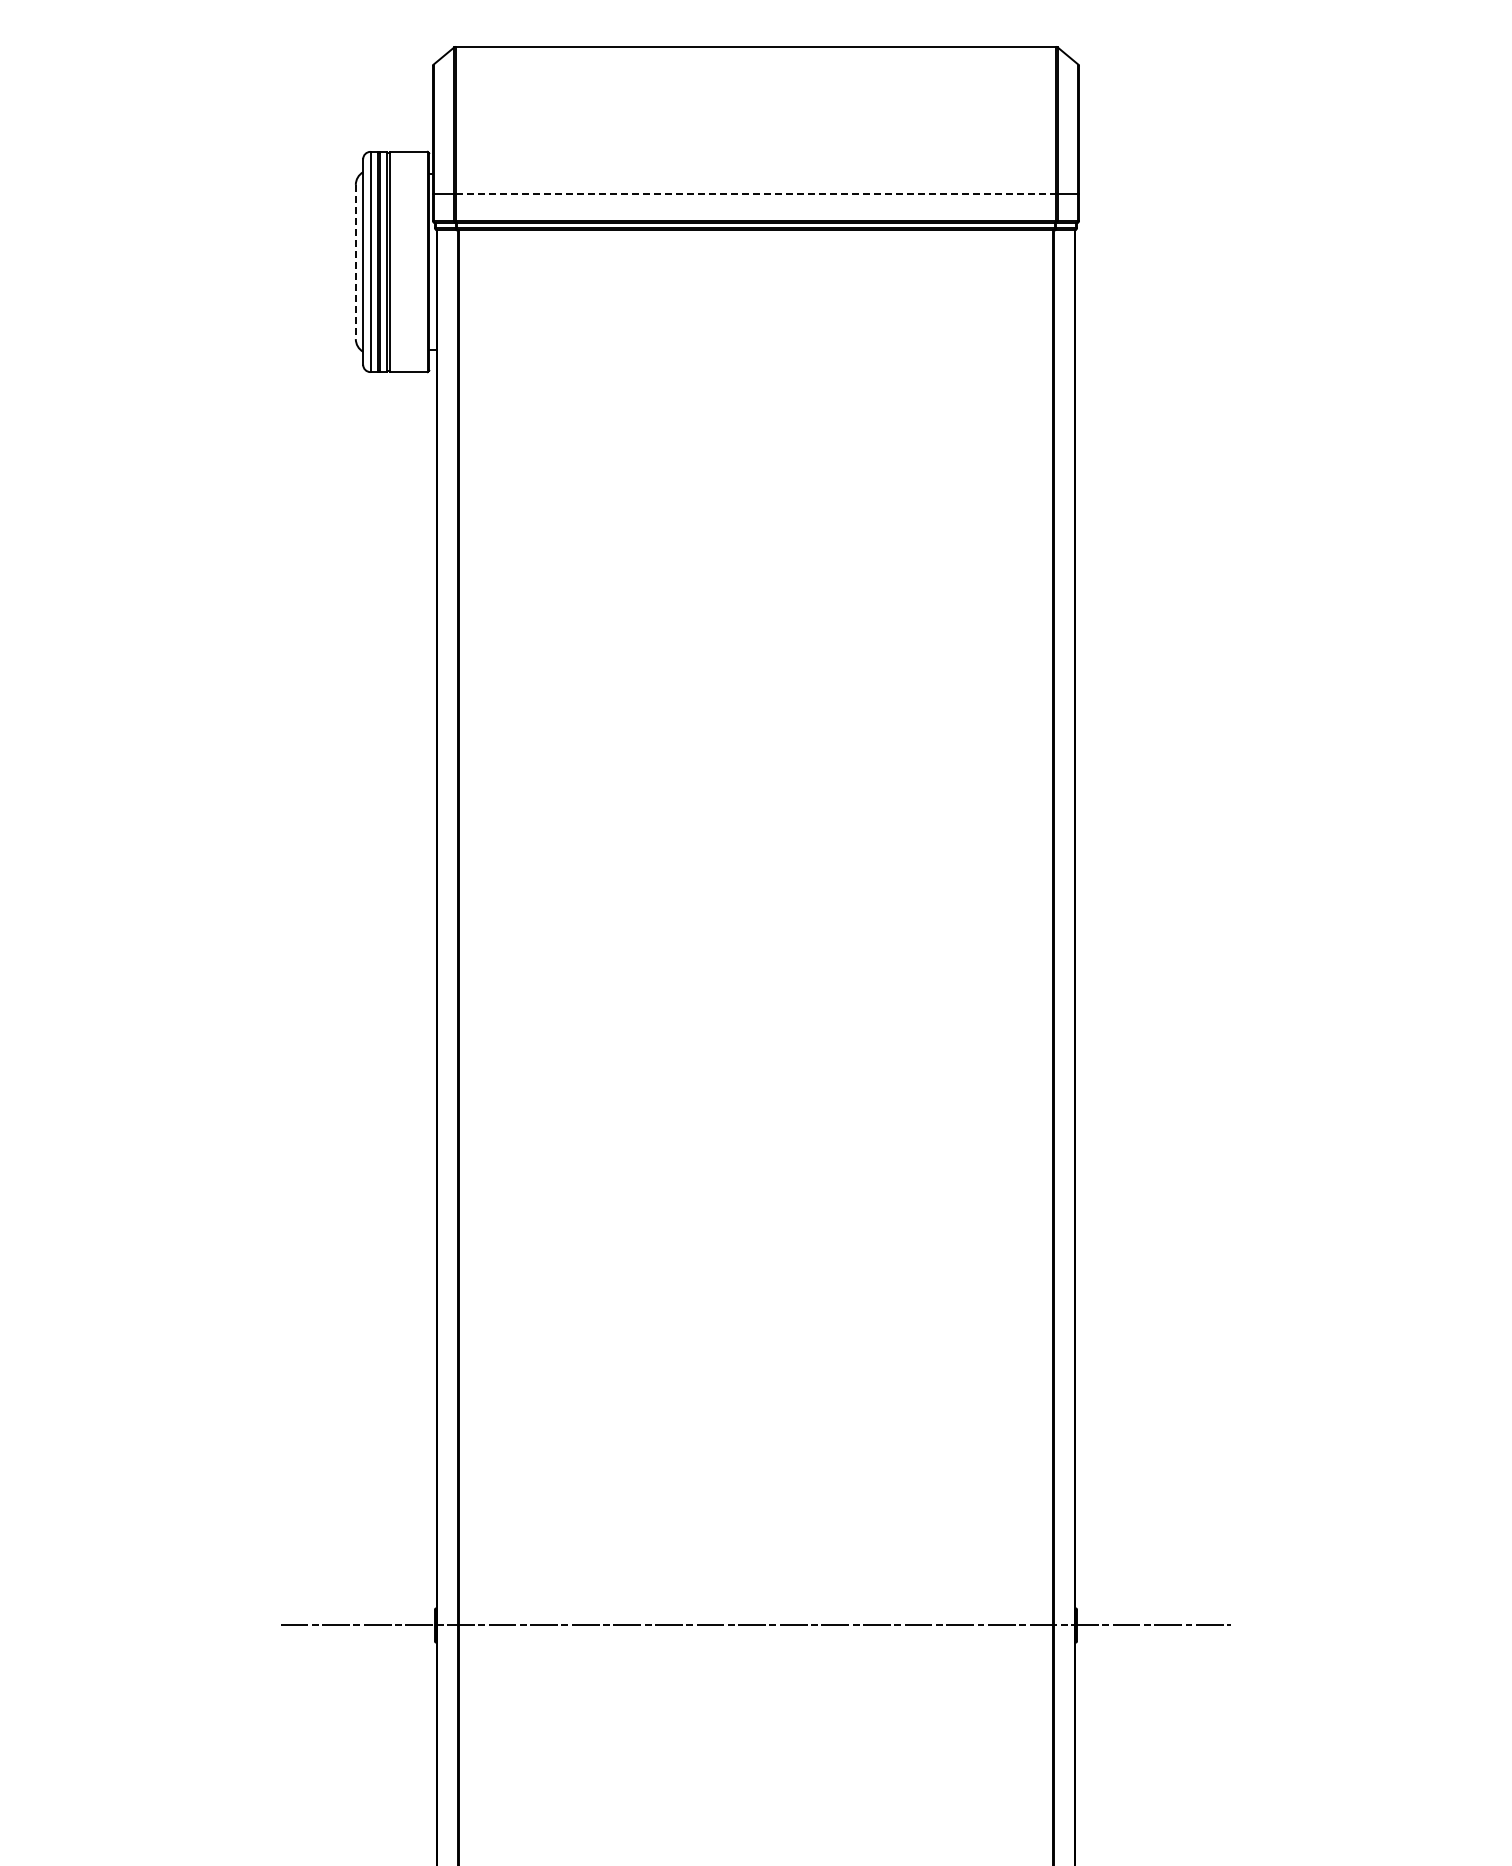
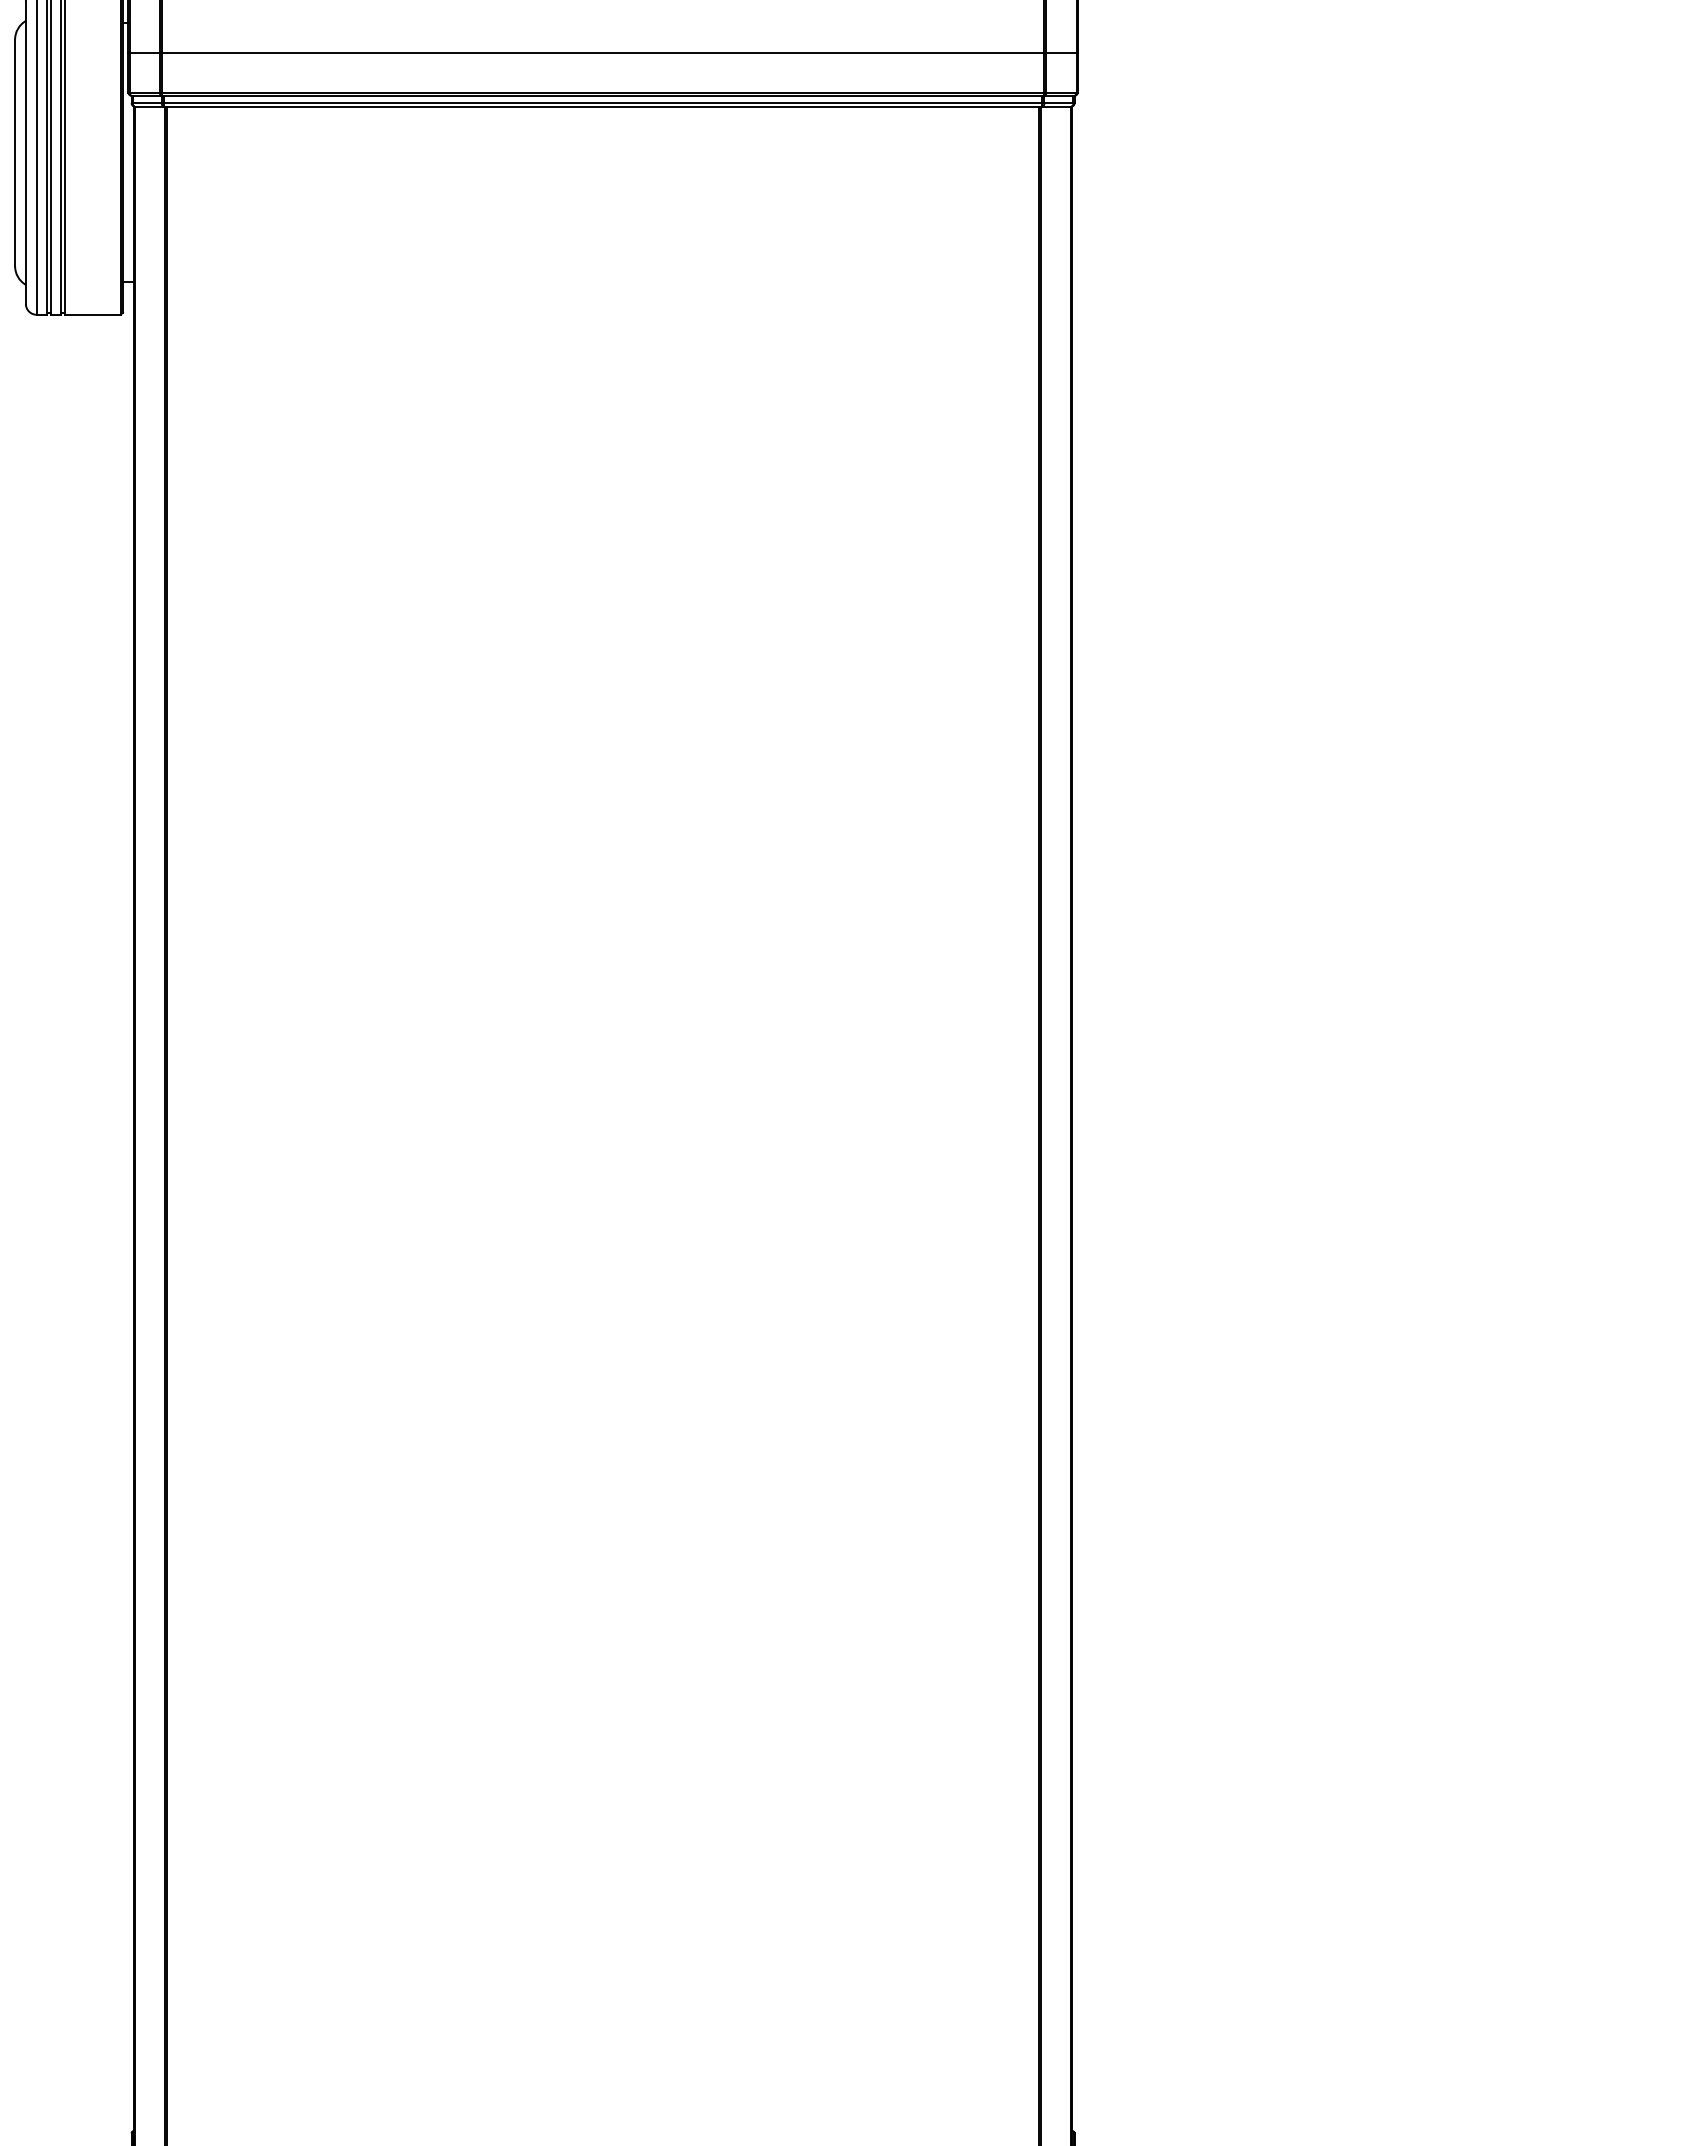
line: (756, 193) -> (603, 52), dashed -> solid
line: (355, 262) -> (14, 153), dashed -> solid

